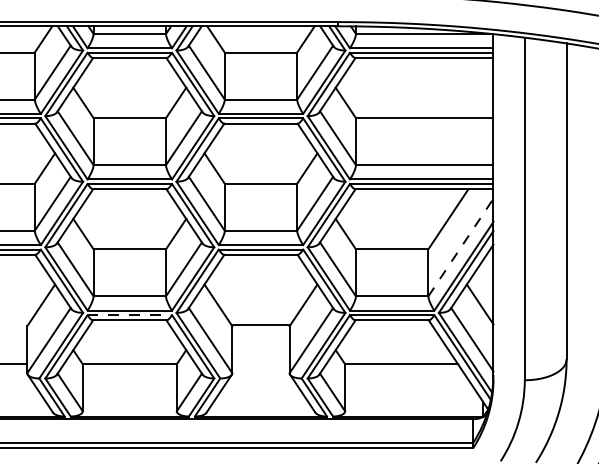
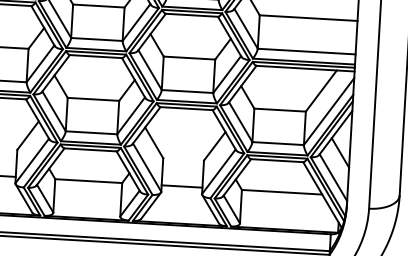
line: (460, 247) -> (328, 111), dashed -> solid
line: (130, 315) -> (91, 146), dashed -> solid
line: (260, 325) -> (181, 186), moved

